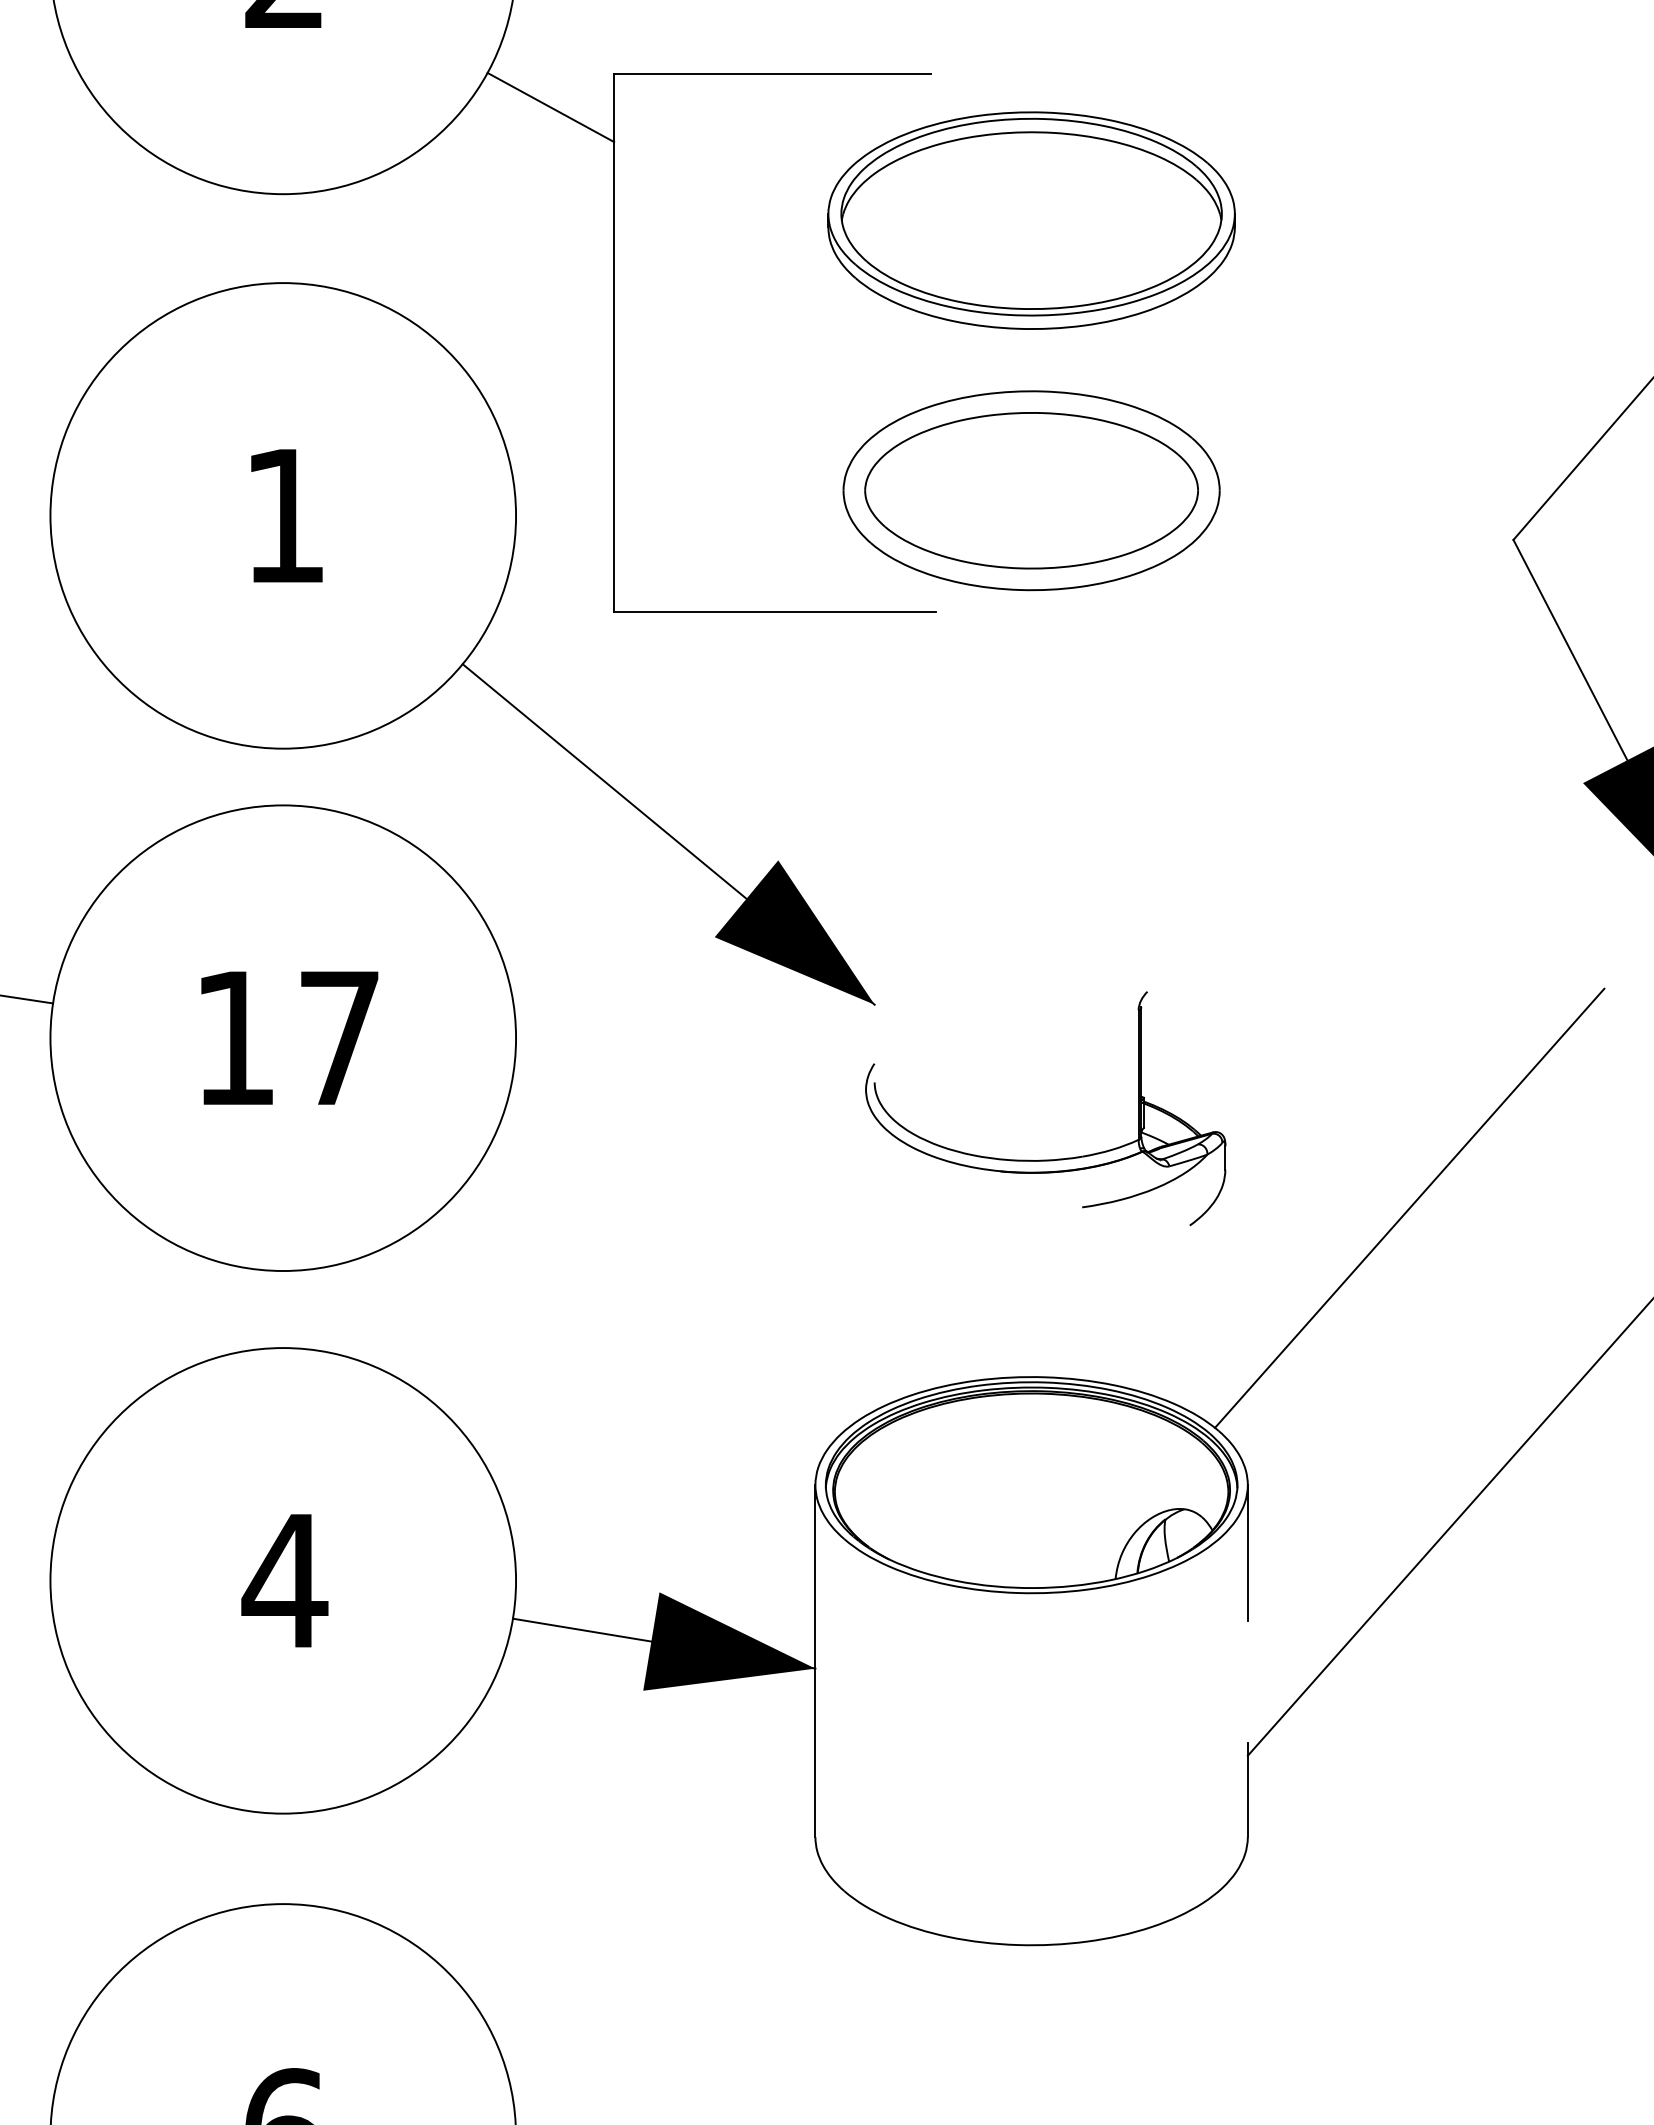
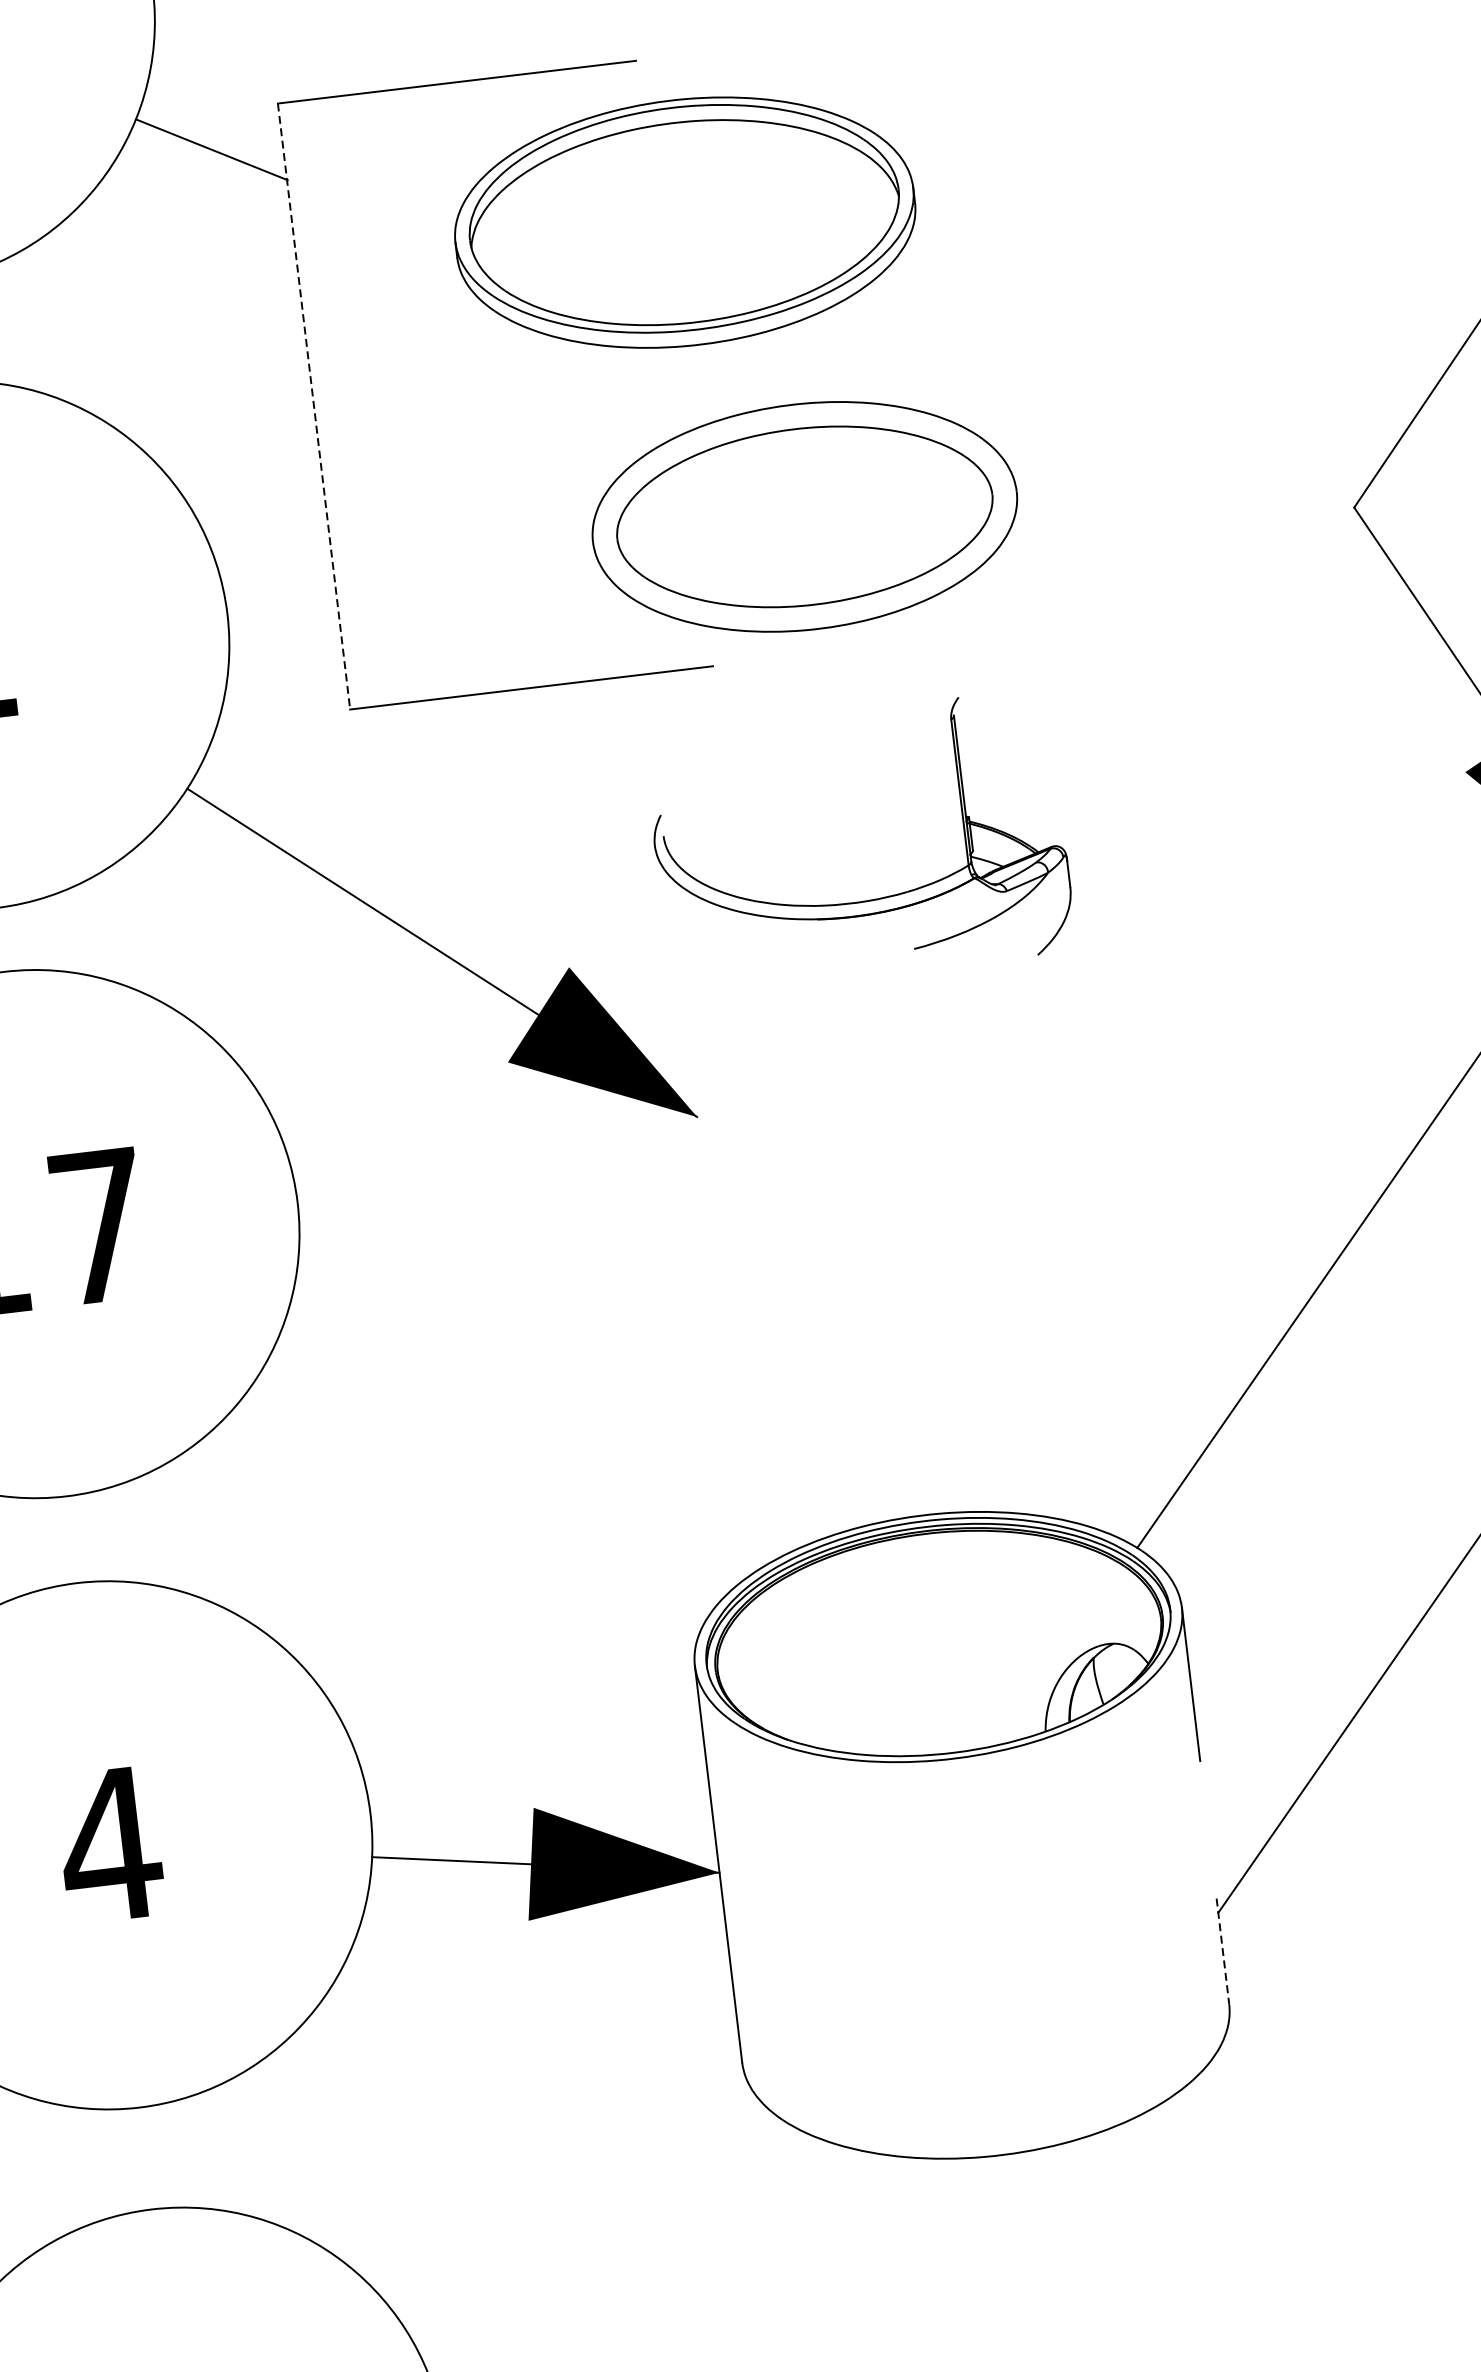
part: (1031, 220) -> (685, 222), moved
line: (613, 342) -> (313, 406), solid -> dashed
part: (1045, 1159) -> (866, 900), moved
line: (1247, 1790) -> (1222, 1952), solid -> dashed

